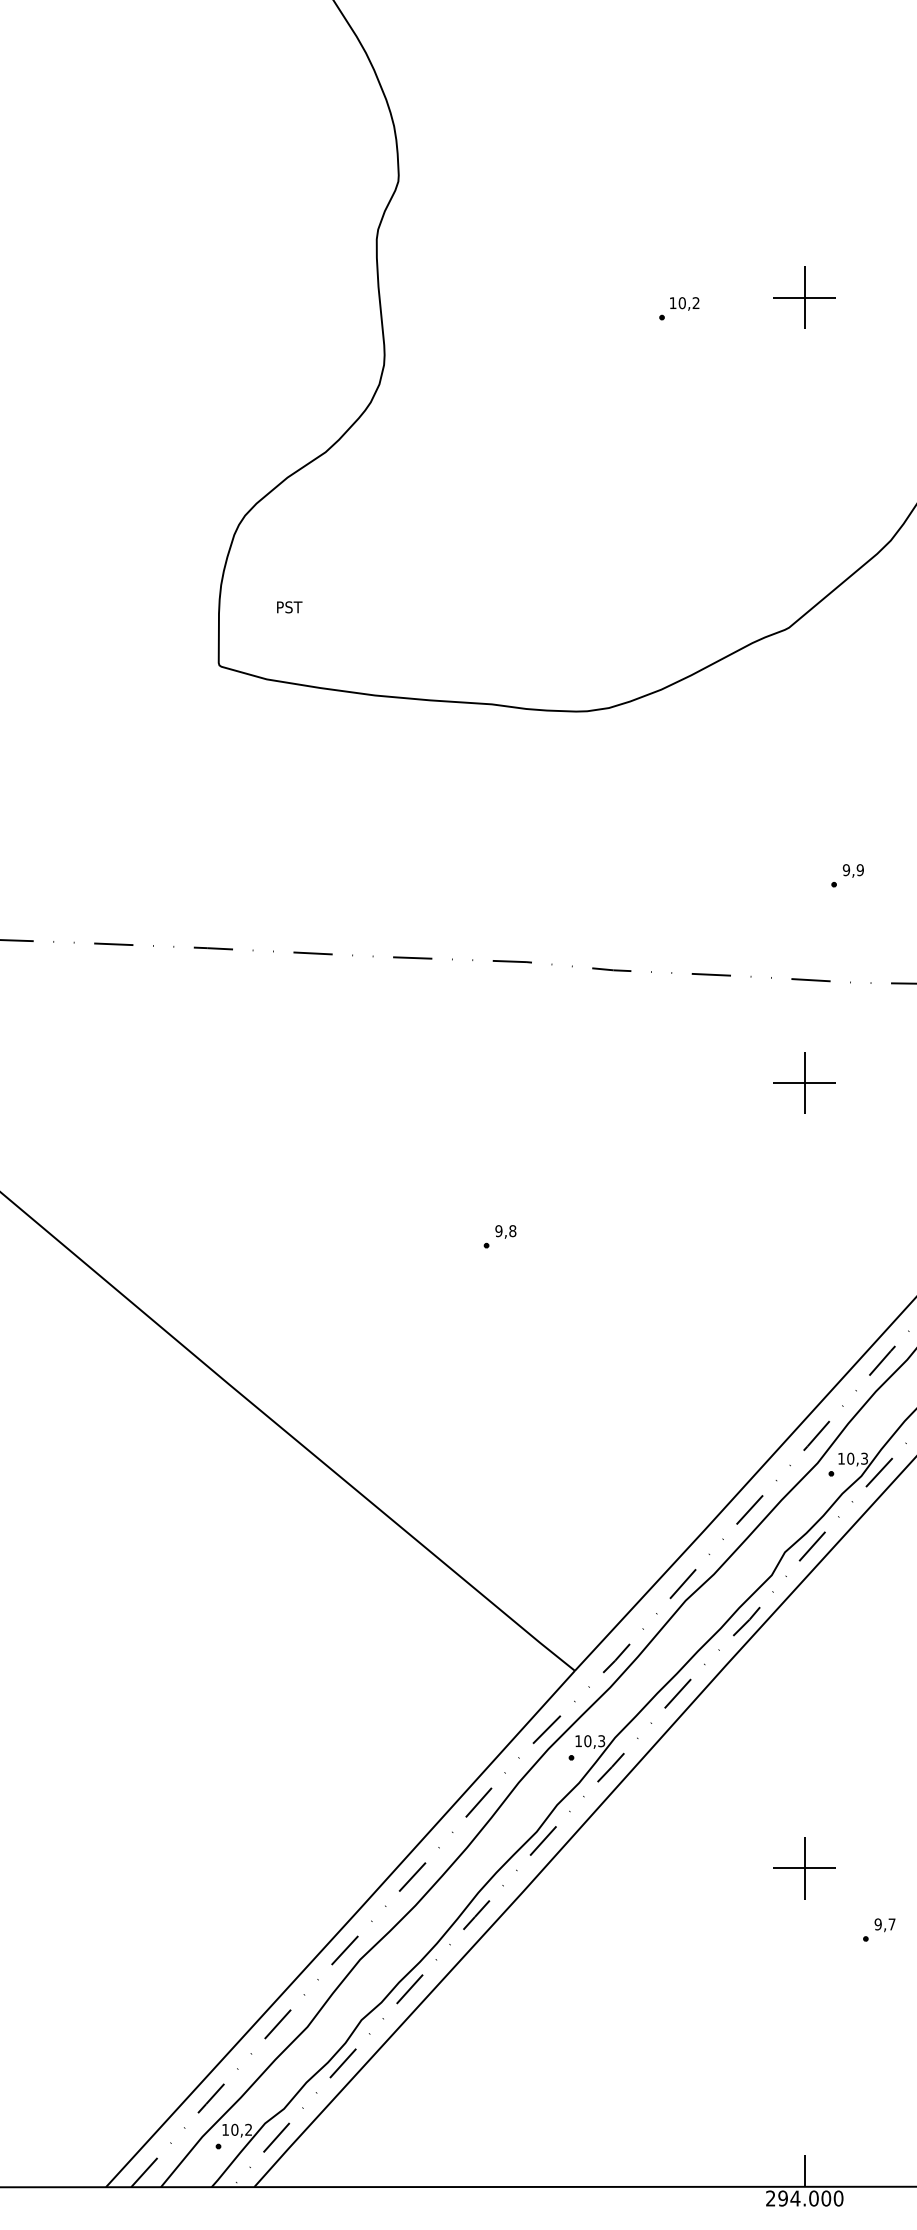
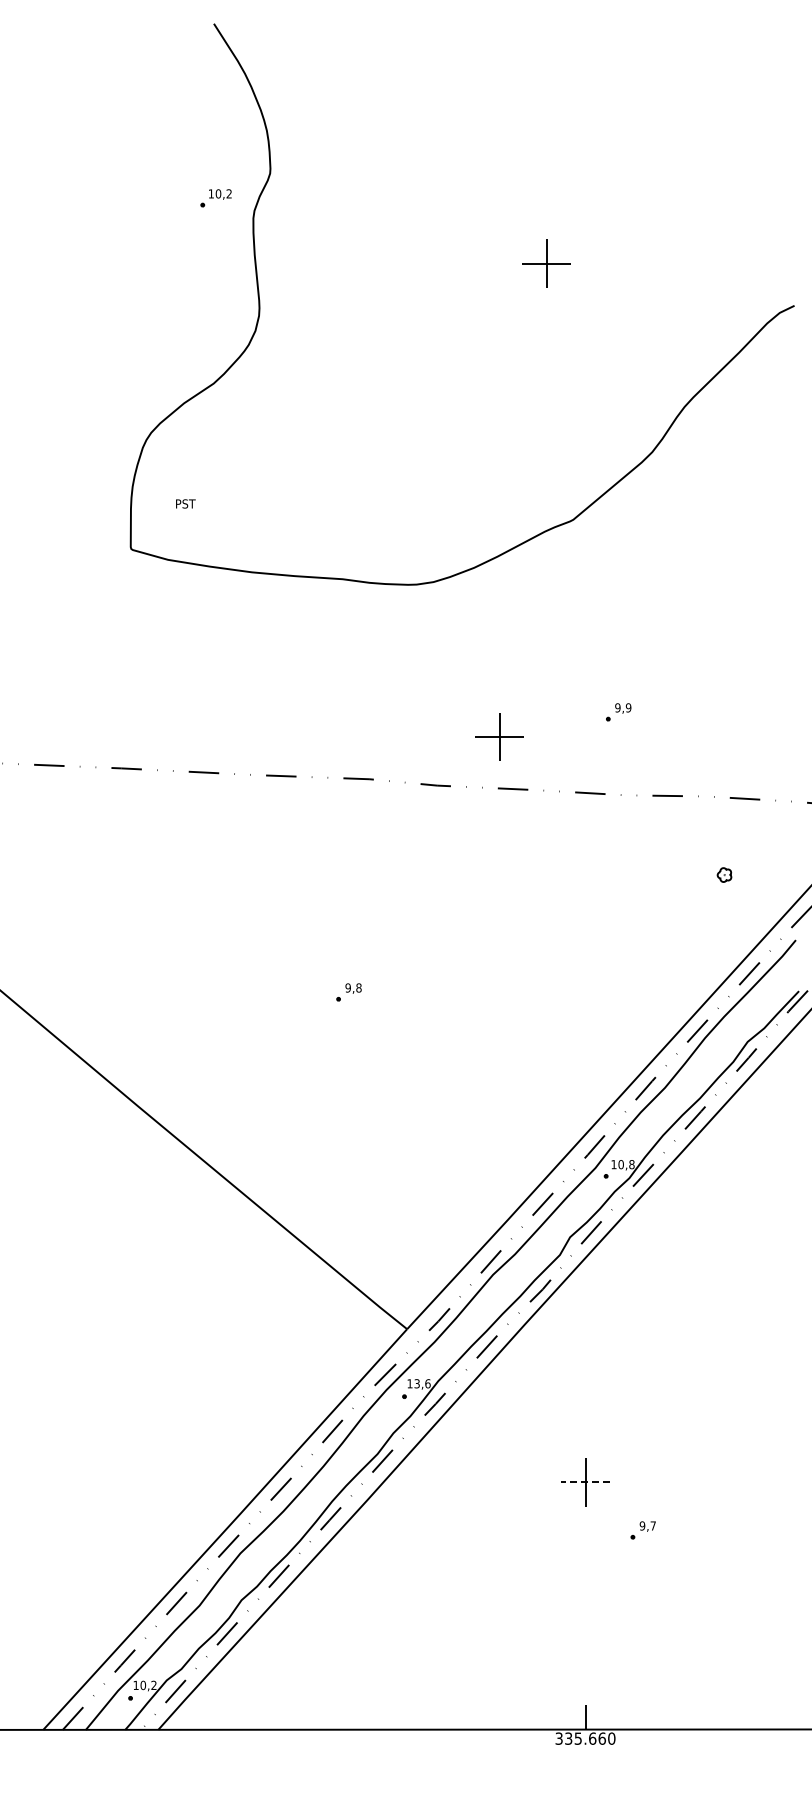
part: (804, 297) -> (546, 263), moved
part: (678, 309) -> (215, 198), moved
part: (804, 1082) -> (499, 736), moved
text: (864, 1458) -> (631, 1164), 10,3 -> 10,8
text: (594, 1740) -> (422, 1383), 10,3 -> 13,6
line: (804, 1868) -> (585, 1482), solid -> dashed
text: (798, 2198) -> (580, 1738), 294.000 -> 335.660

